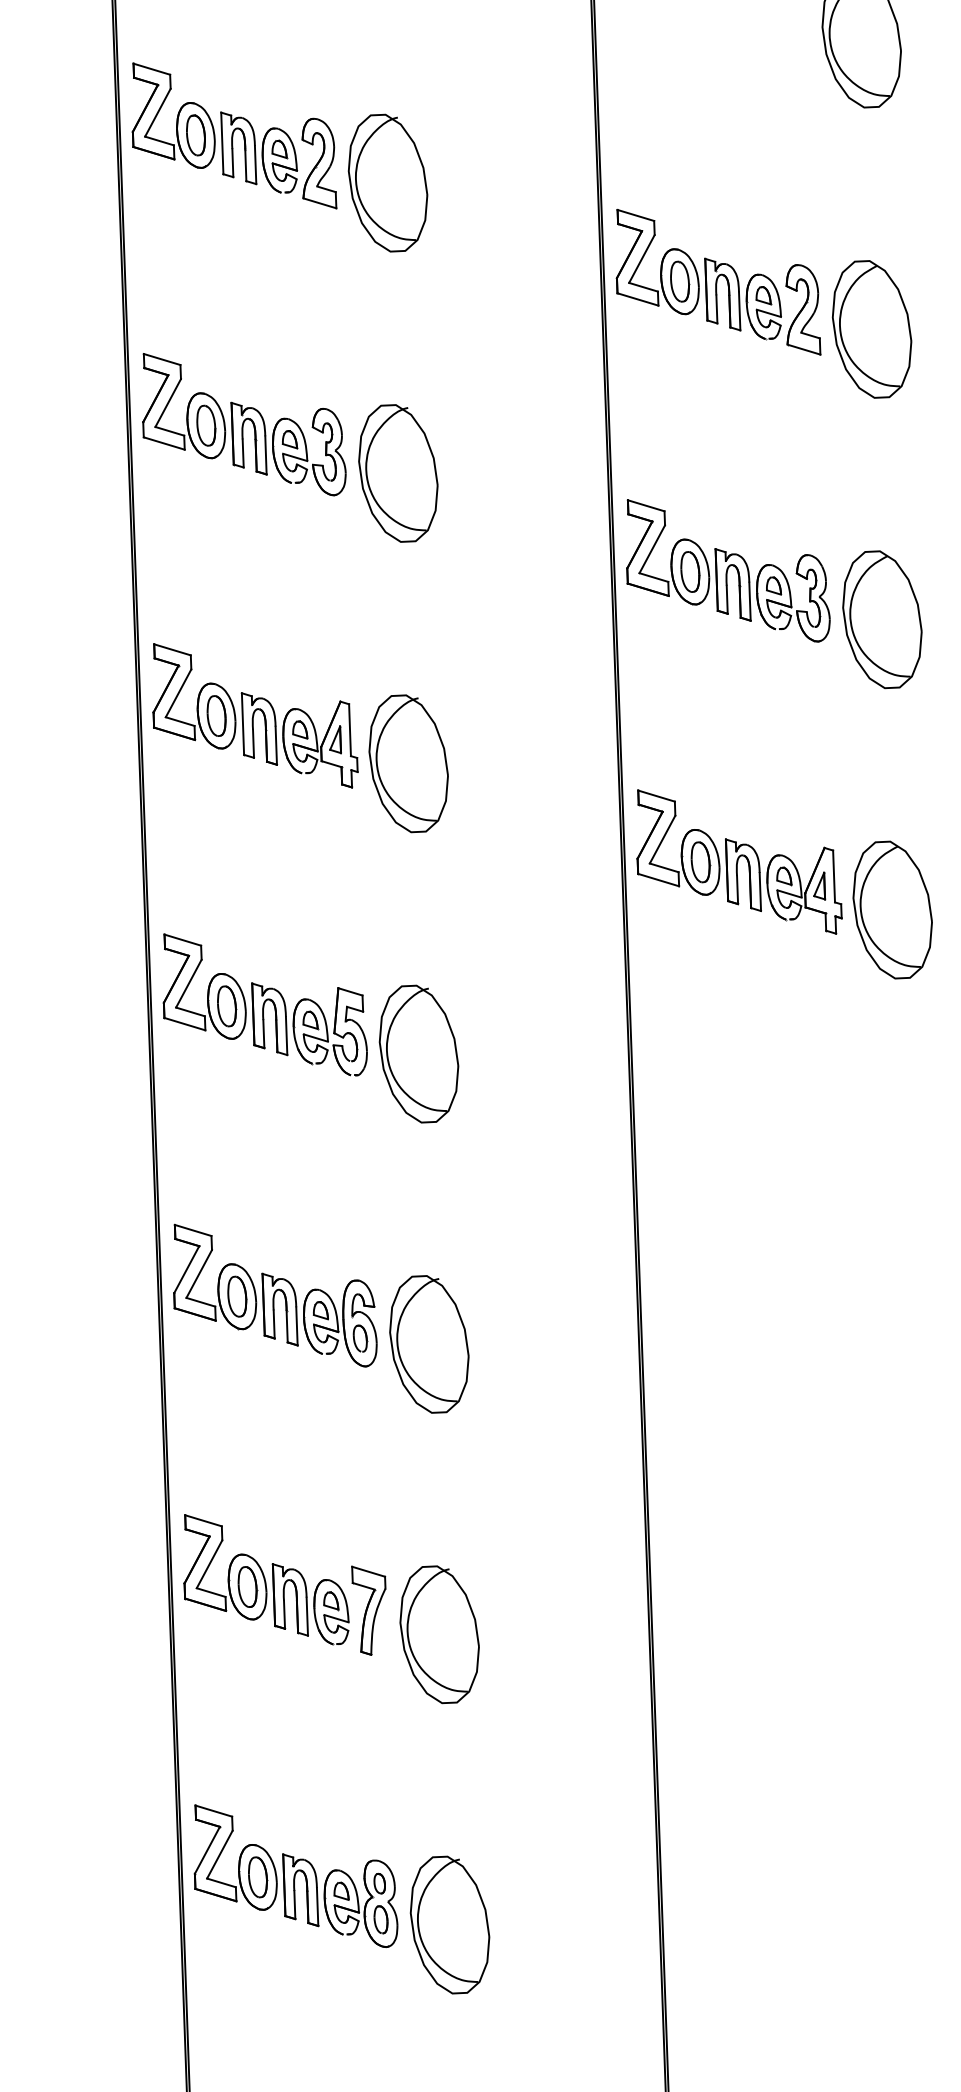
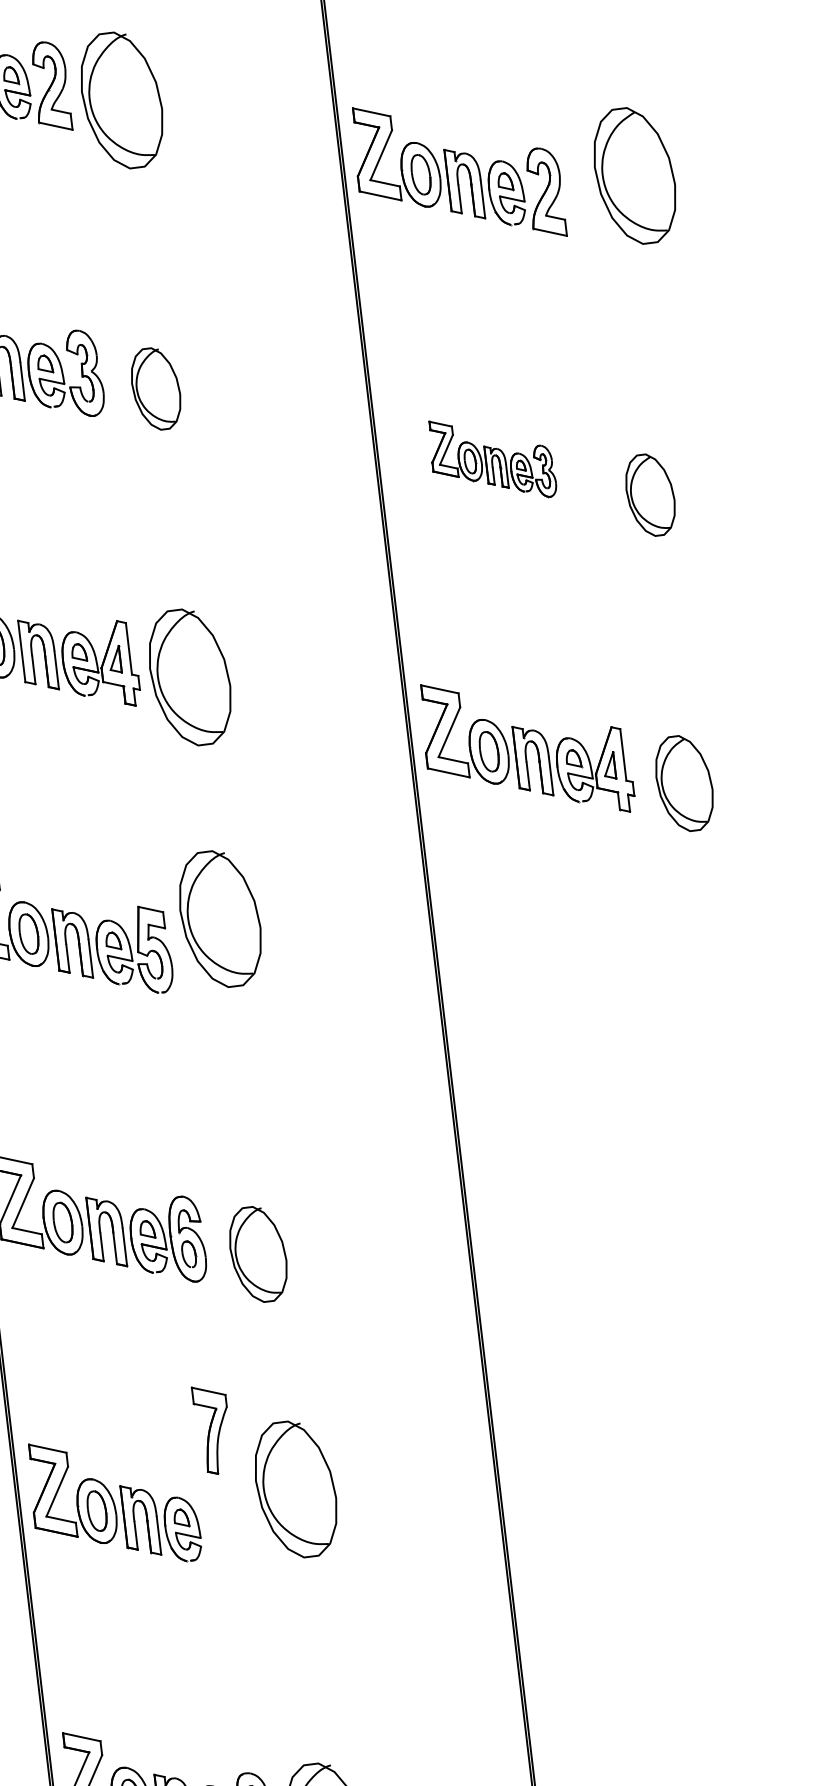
part: (871, 329) -> (634, 176), moved
part: (398, 473) -> (156, 388), size x0.6
part: (728, 570) -> (493, 458), size x0.6
part: (882, 619) -> (650, 494), size x0.6
part: (892, 909) -> (684, 783), size x0.7
part: (418, 1053) -> (219, 918), moved
part: (429, 1344) -> (258, 1254), size x0.7
part: (368, 1610) -> (211, 1429), moved
part: (439, 1634) -> (295, 1489), moved

